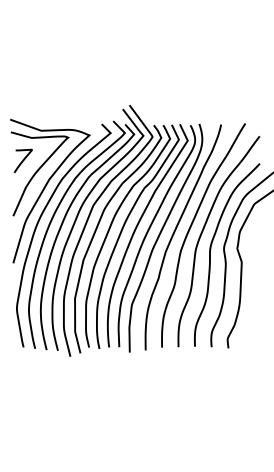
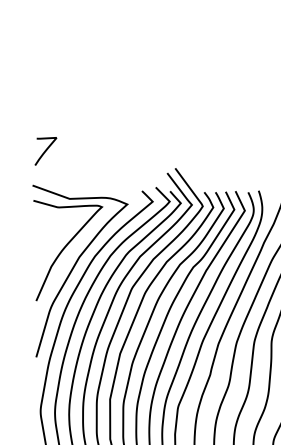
curve: (22, 160) -> (44, 150), moved

